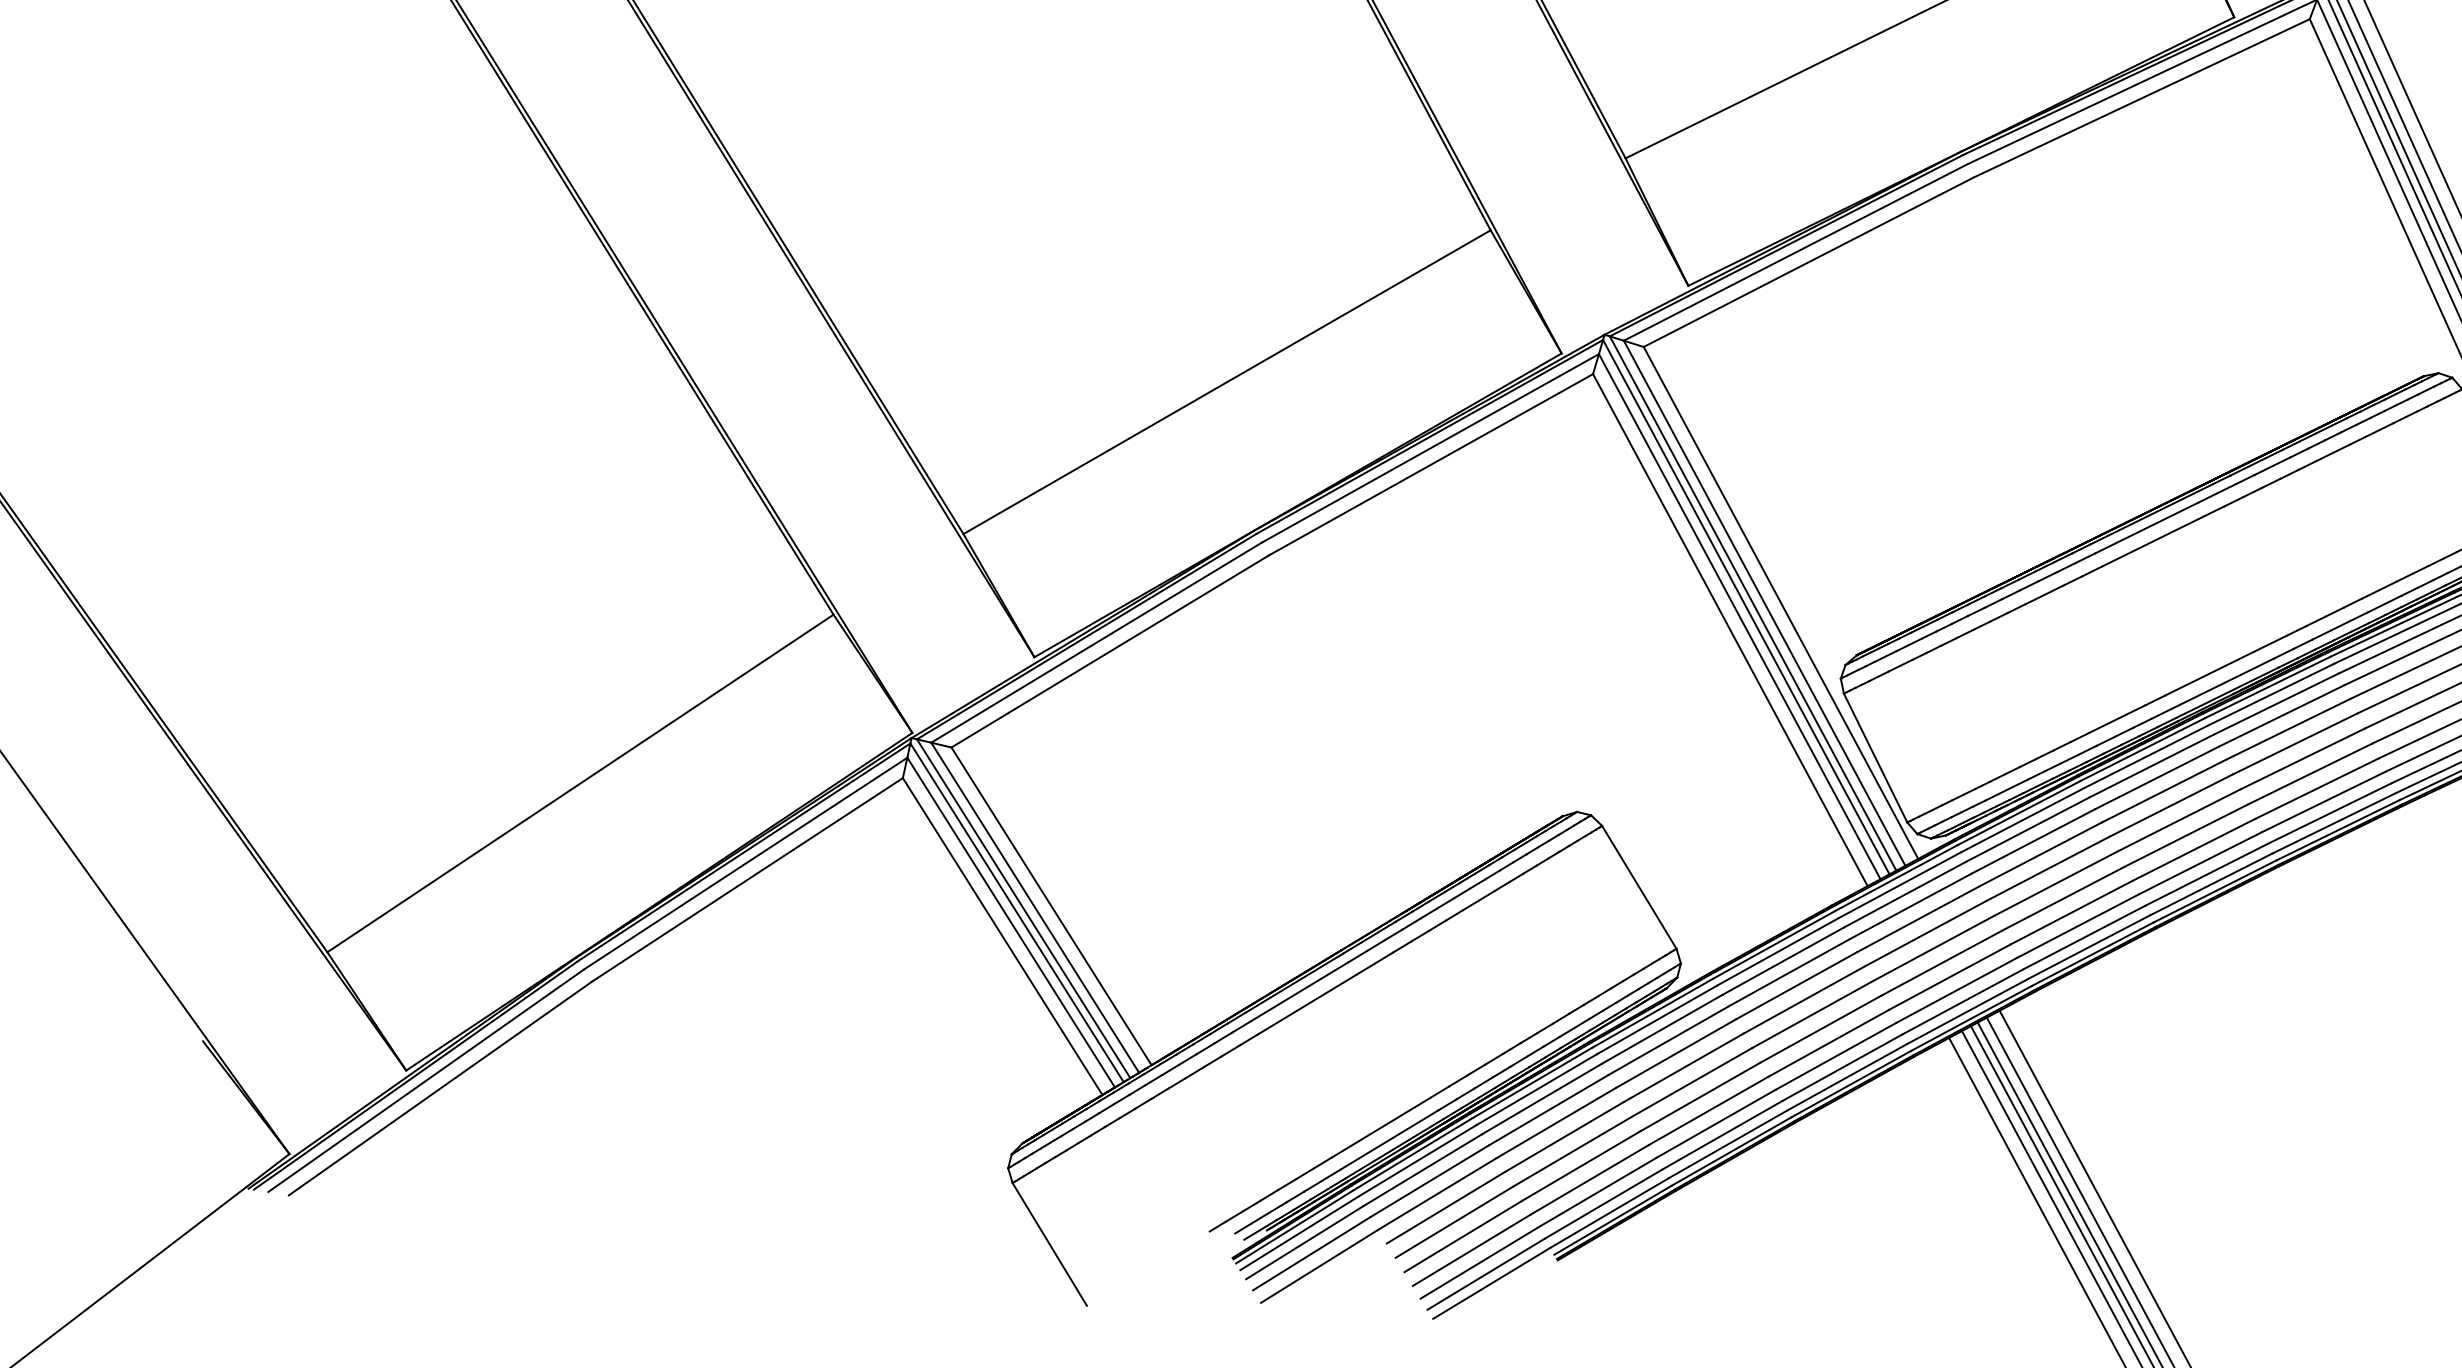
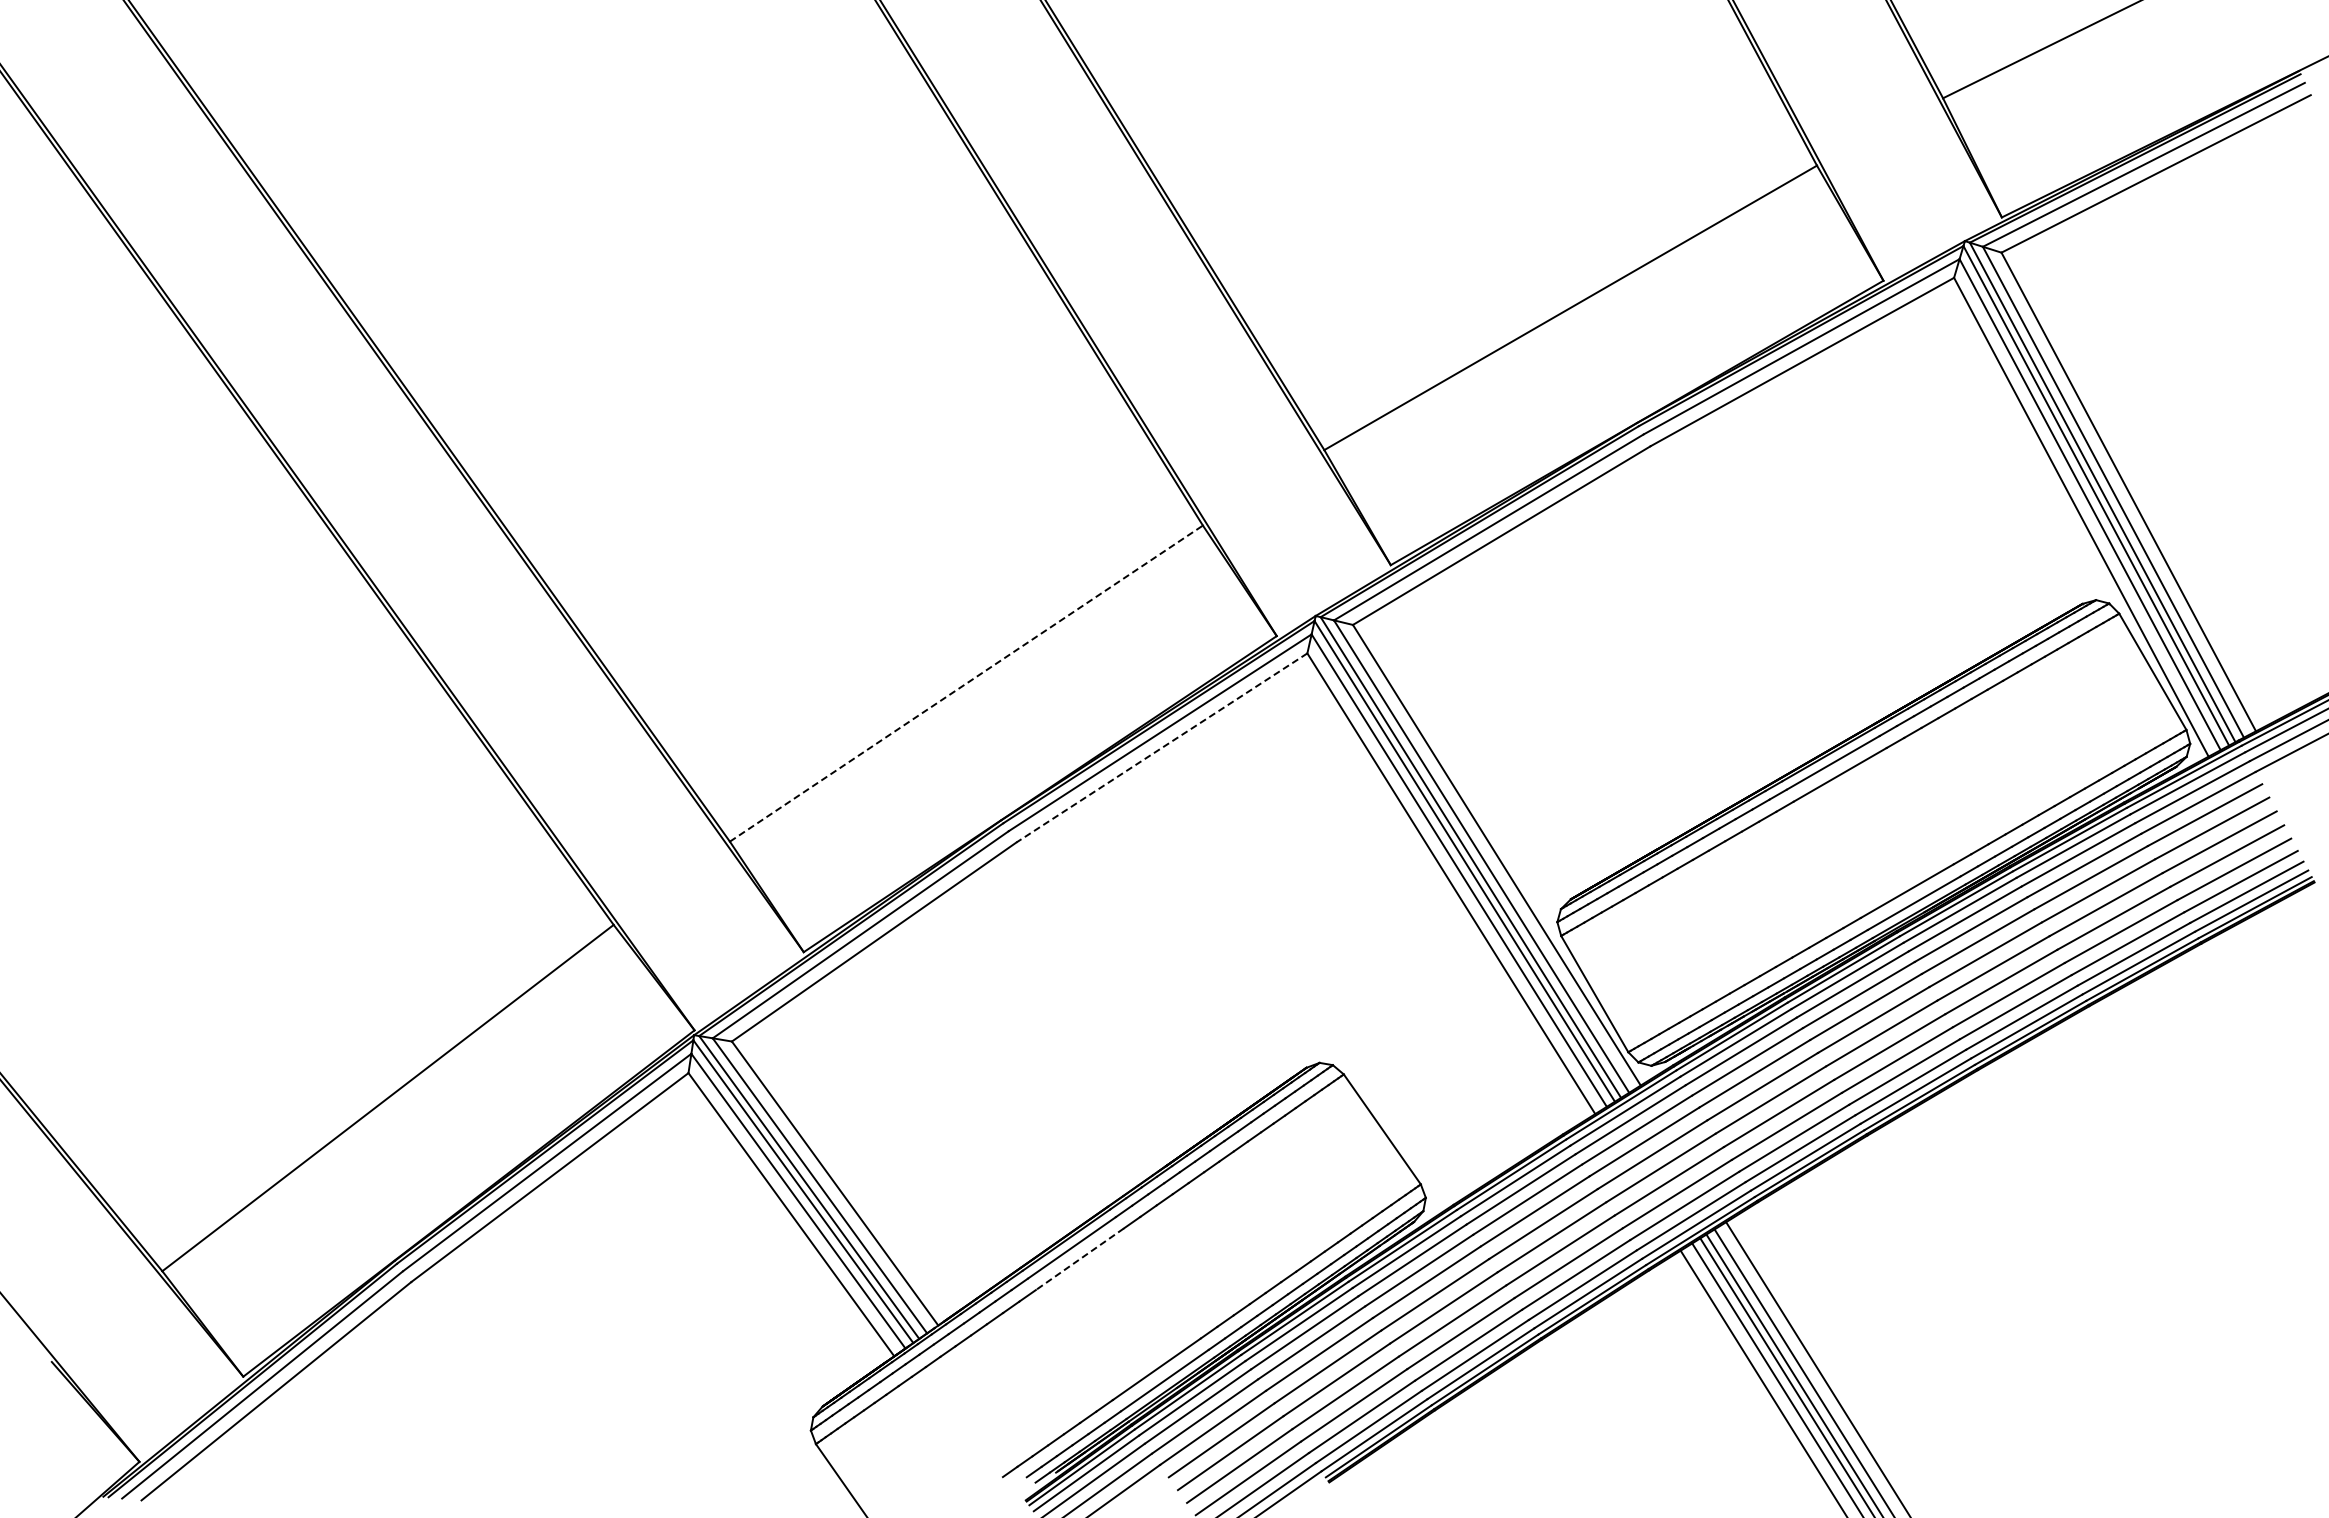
line: (1227, 382) -> (966, 683), solid -> dashed
line: (1430, 464) -> (1161, 747), solid -> dashed
line: (1306, 1004) -> (1079, 1259), solid -> dashed

